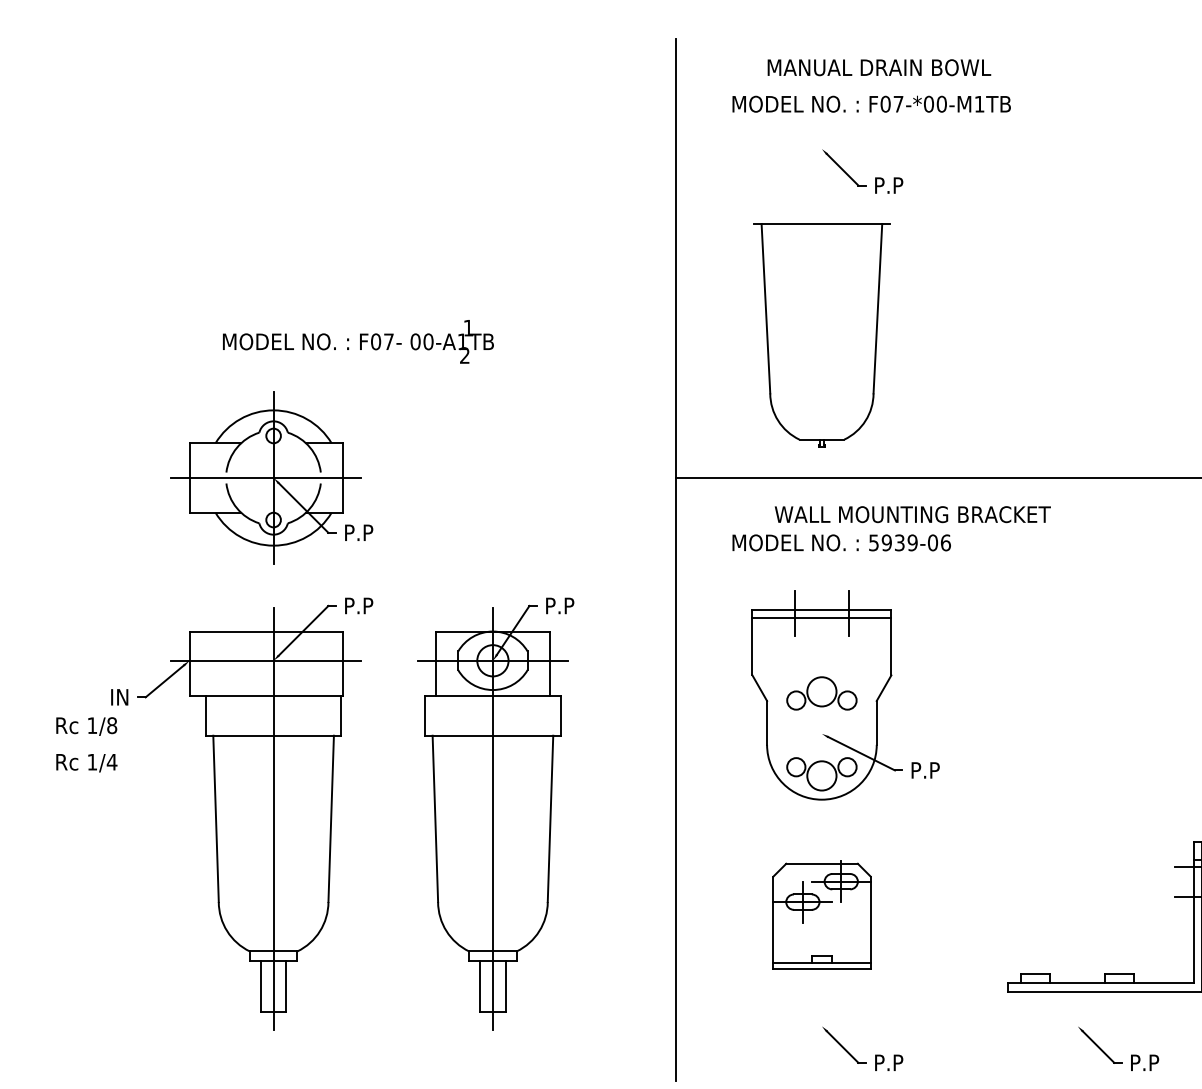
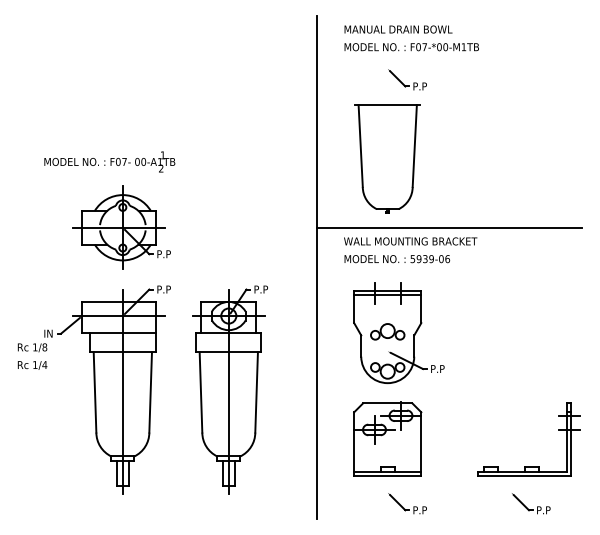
text: (879, 67) -> (398, 29), moved
text: (357, 340) -> (109, 161), moved
text: (912, 514) -> (410, 241), moved
part: (821, 914) -> (387, 438), size x1.43

